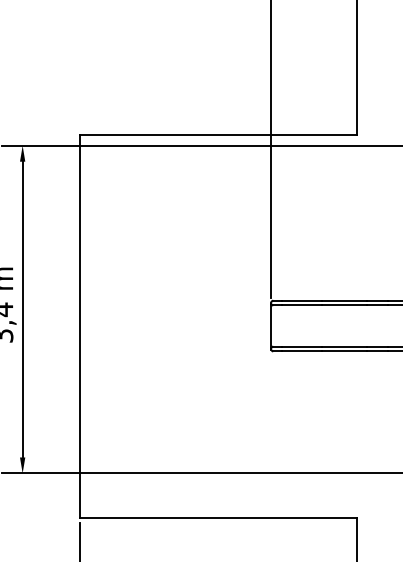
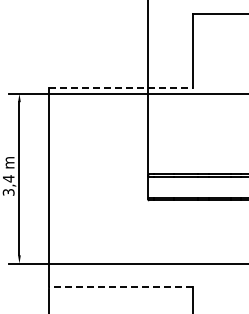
line: (217, 135) -> (120, 88), solid -> dashed
line: (217, 517) -> (120, 286), solid -> dashed

